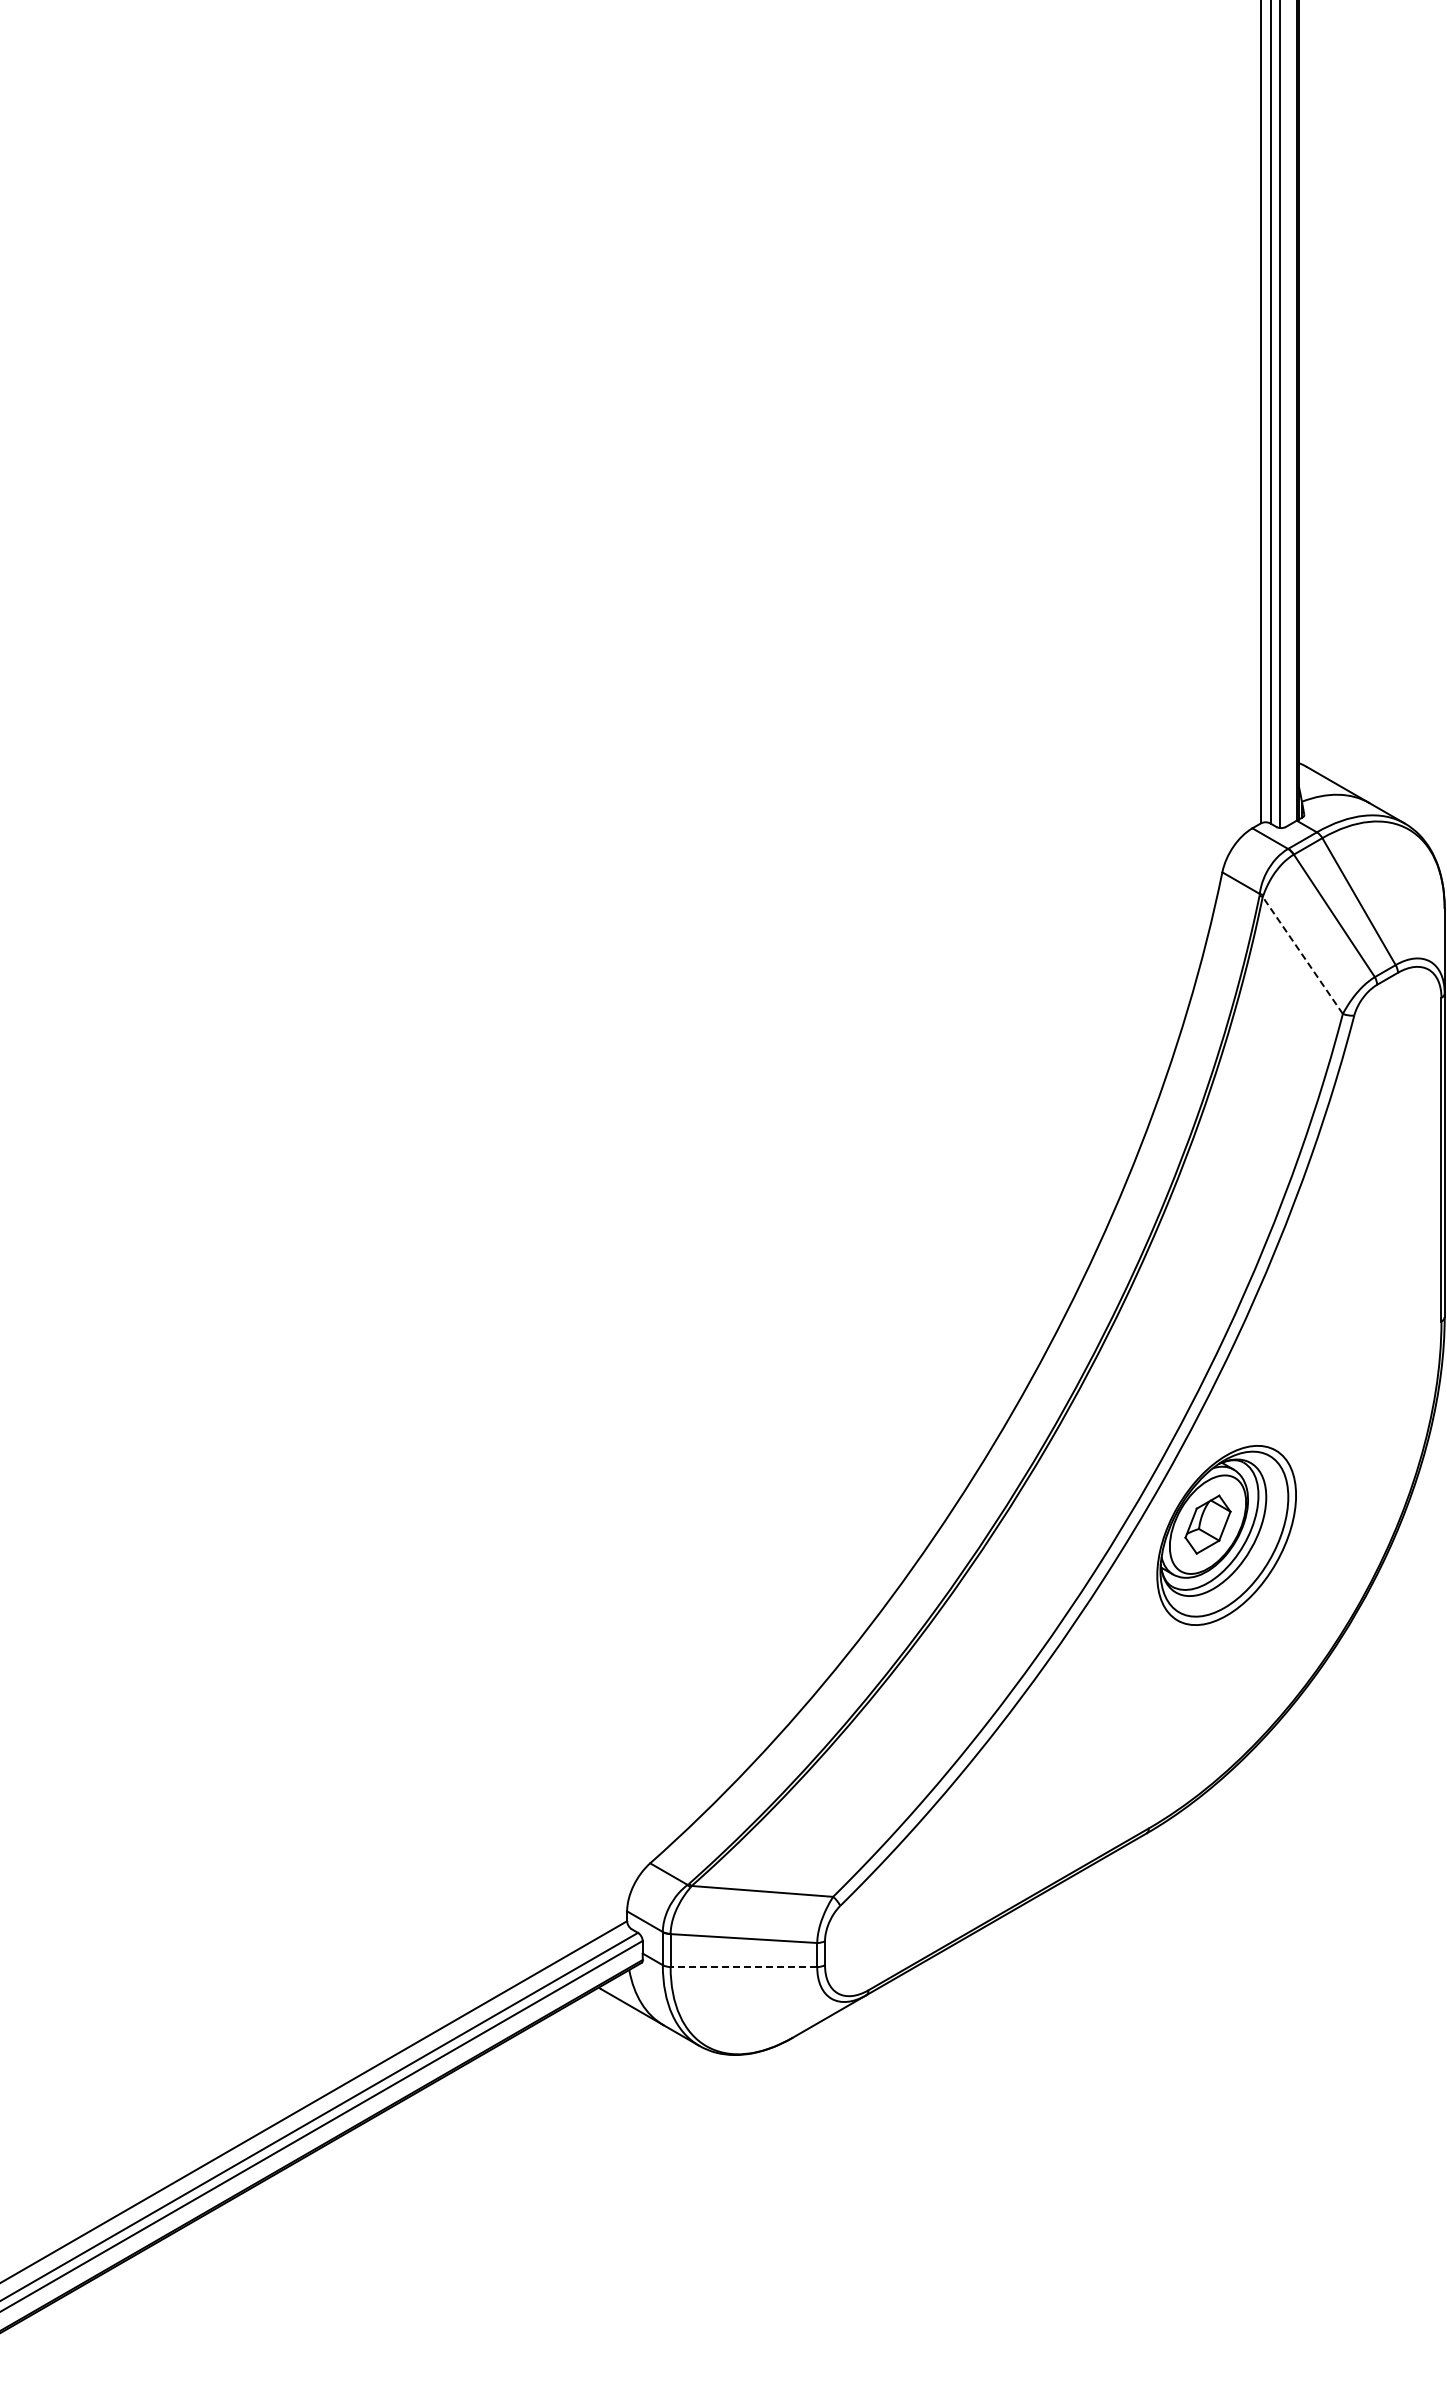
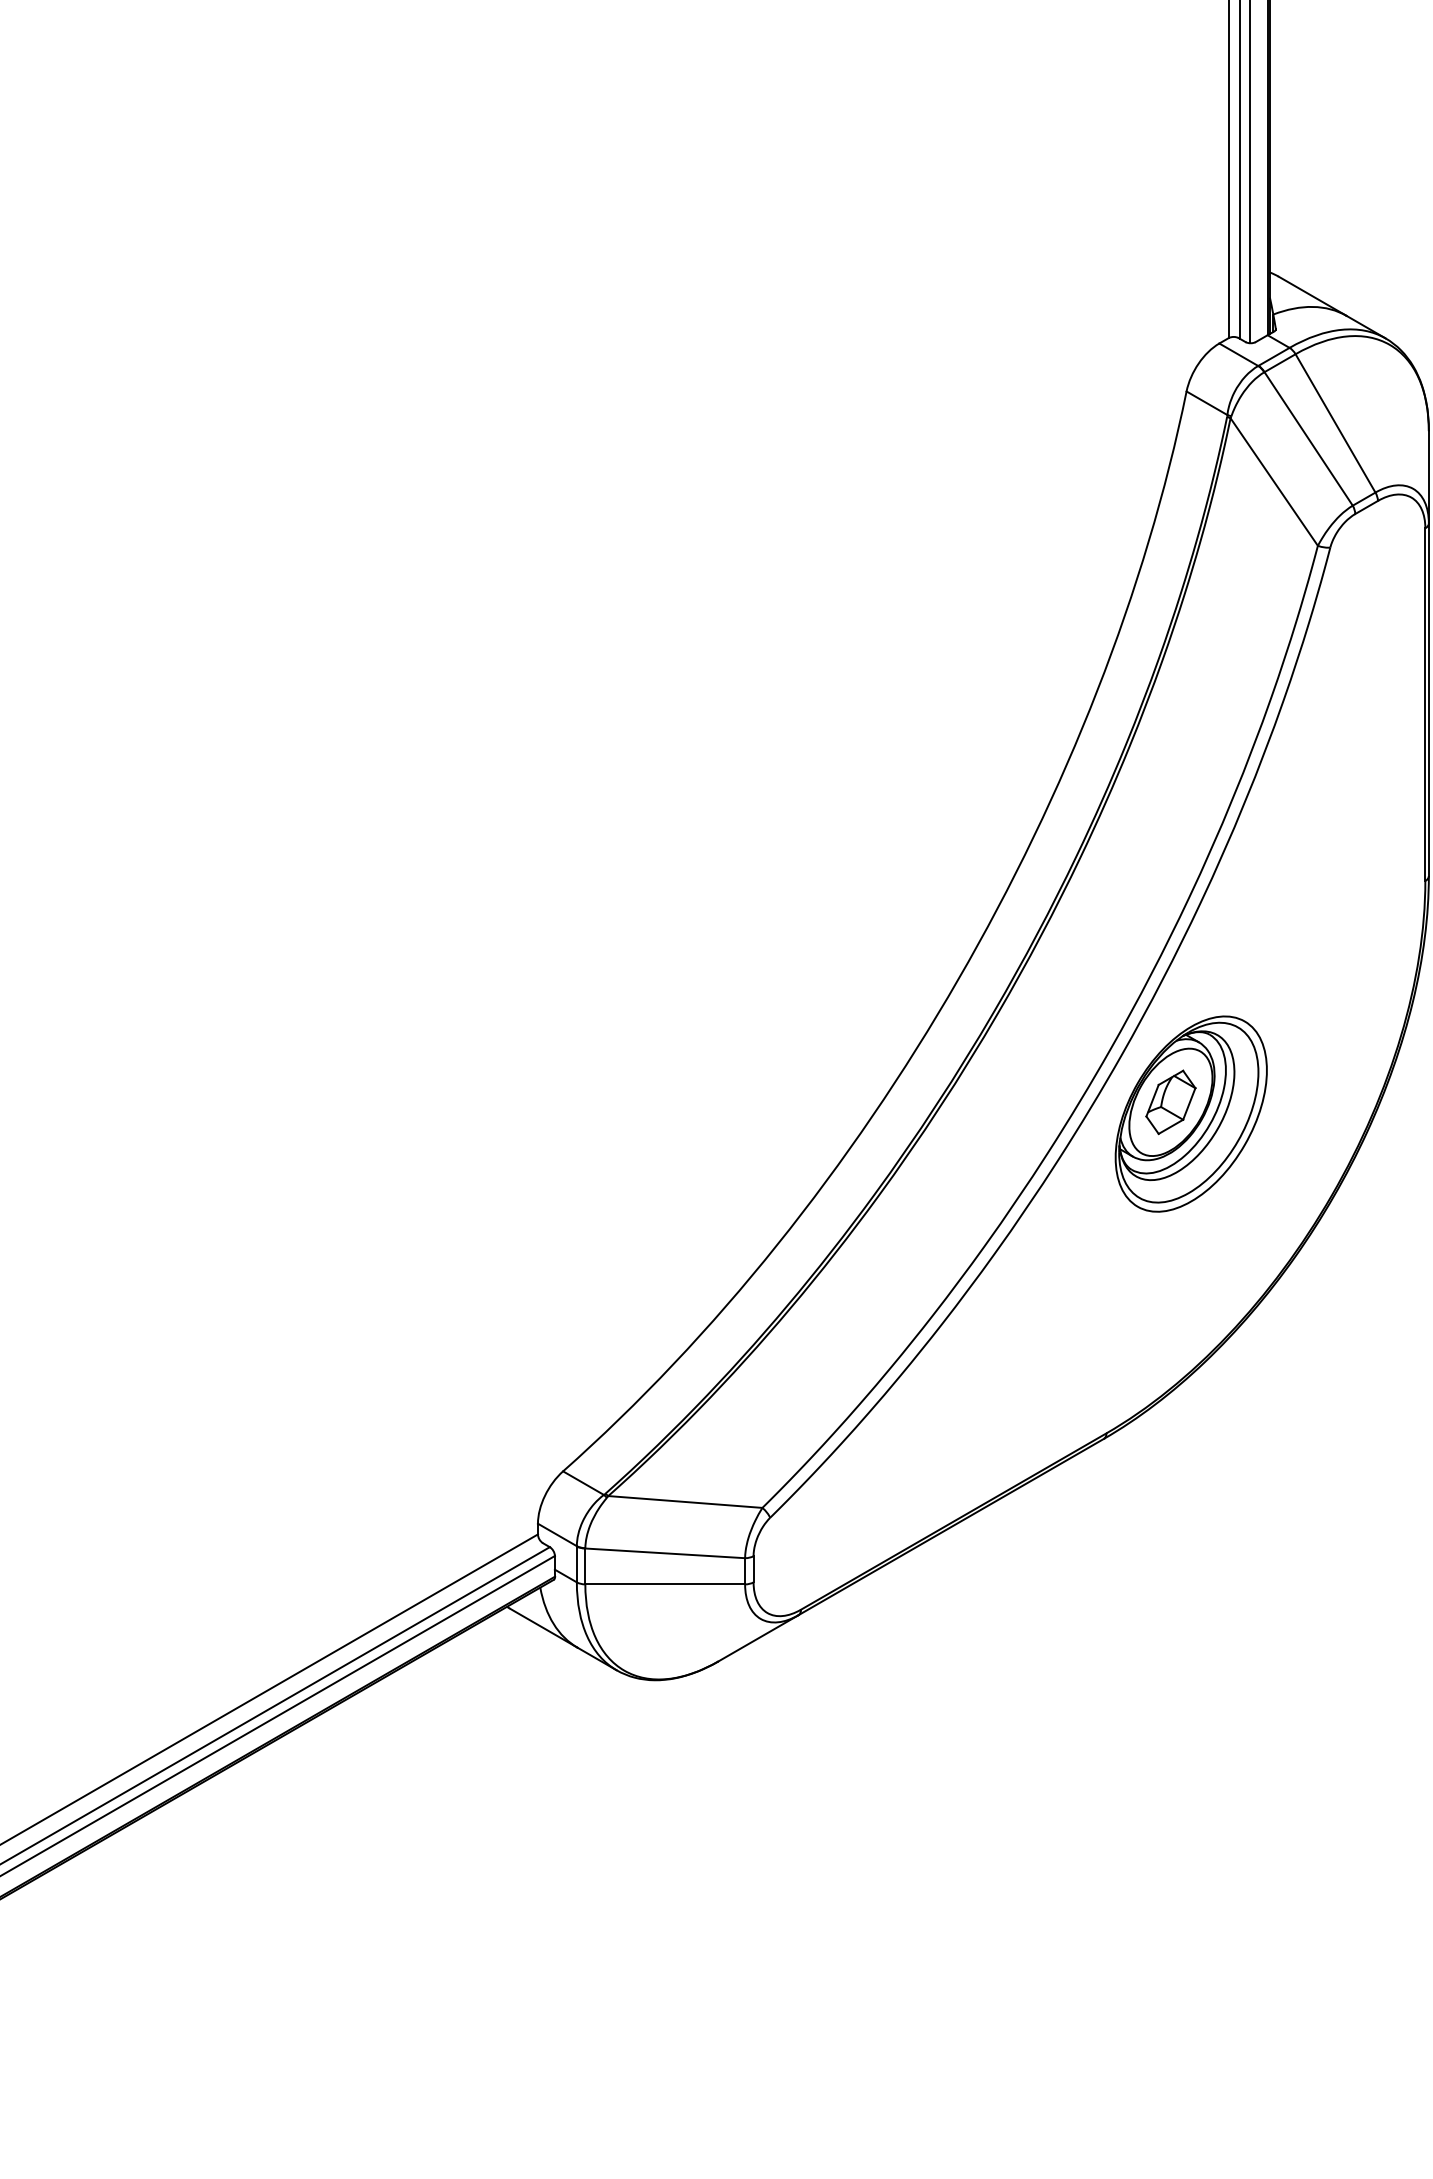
line: (1302, 955) -> (1273, 482), dashed -> solid
line: (743, 1967) -> (664, 1584), dashed -> solid

